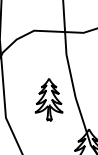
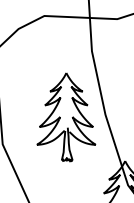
part: (48, 99) -> (65, 117), size x1.43

